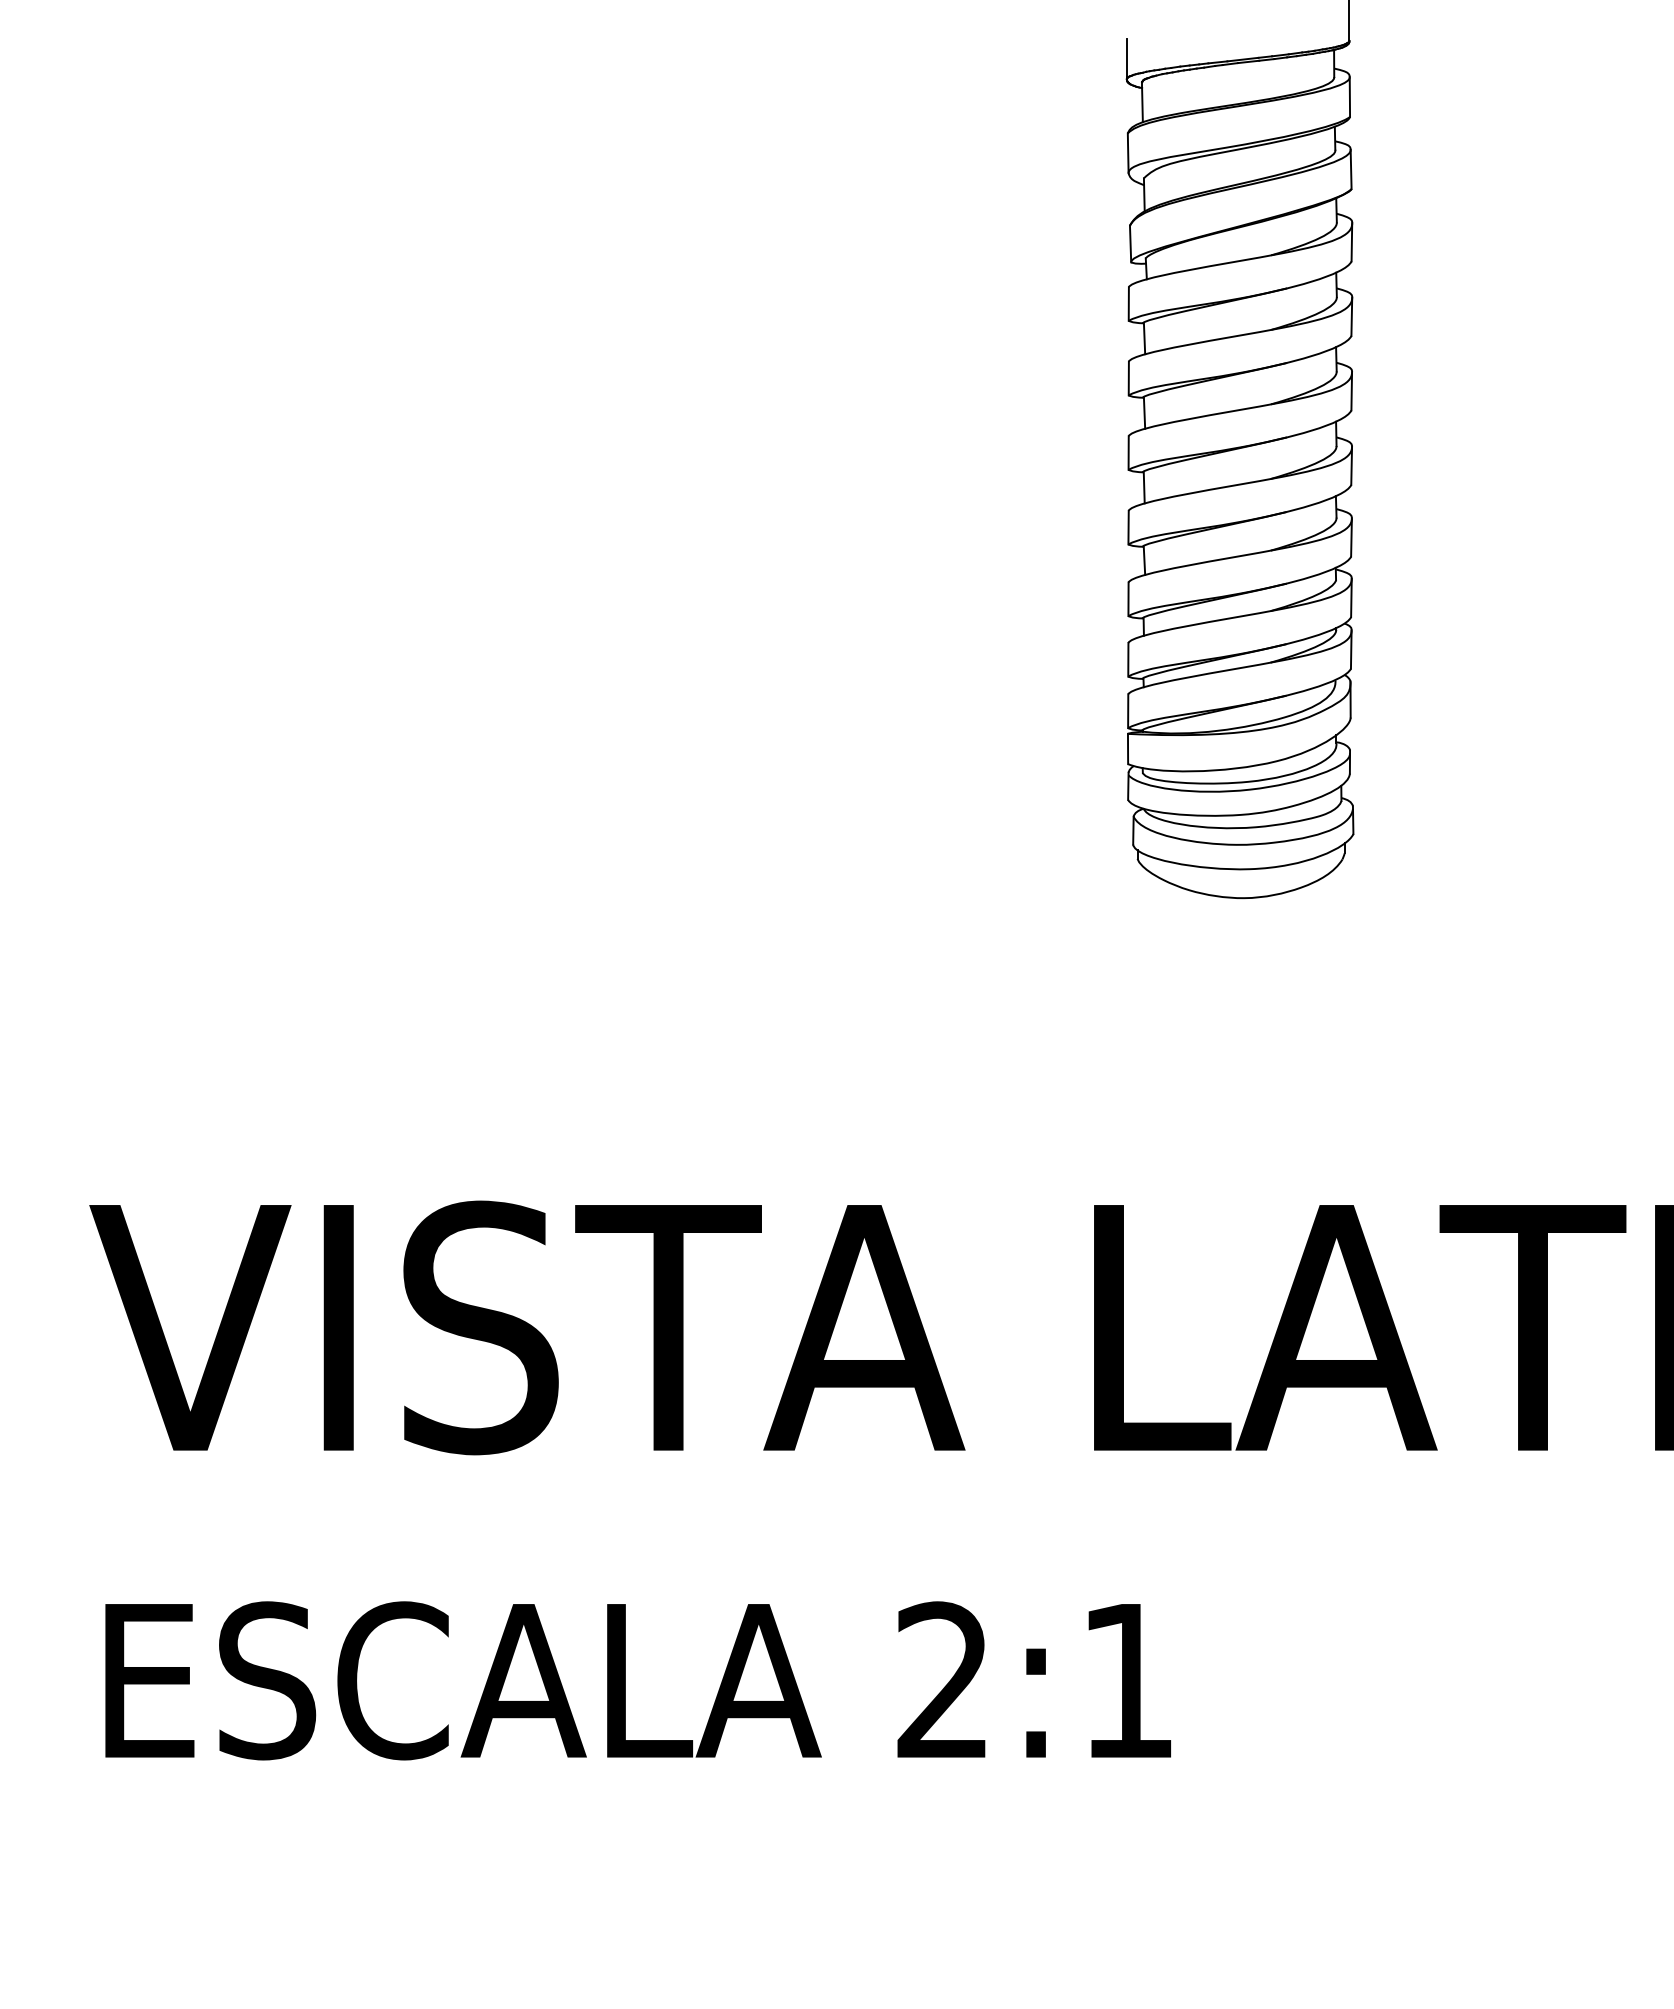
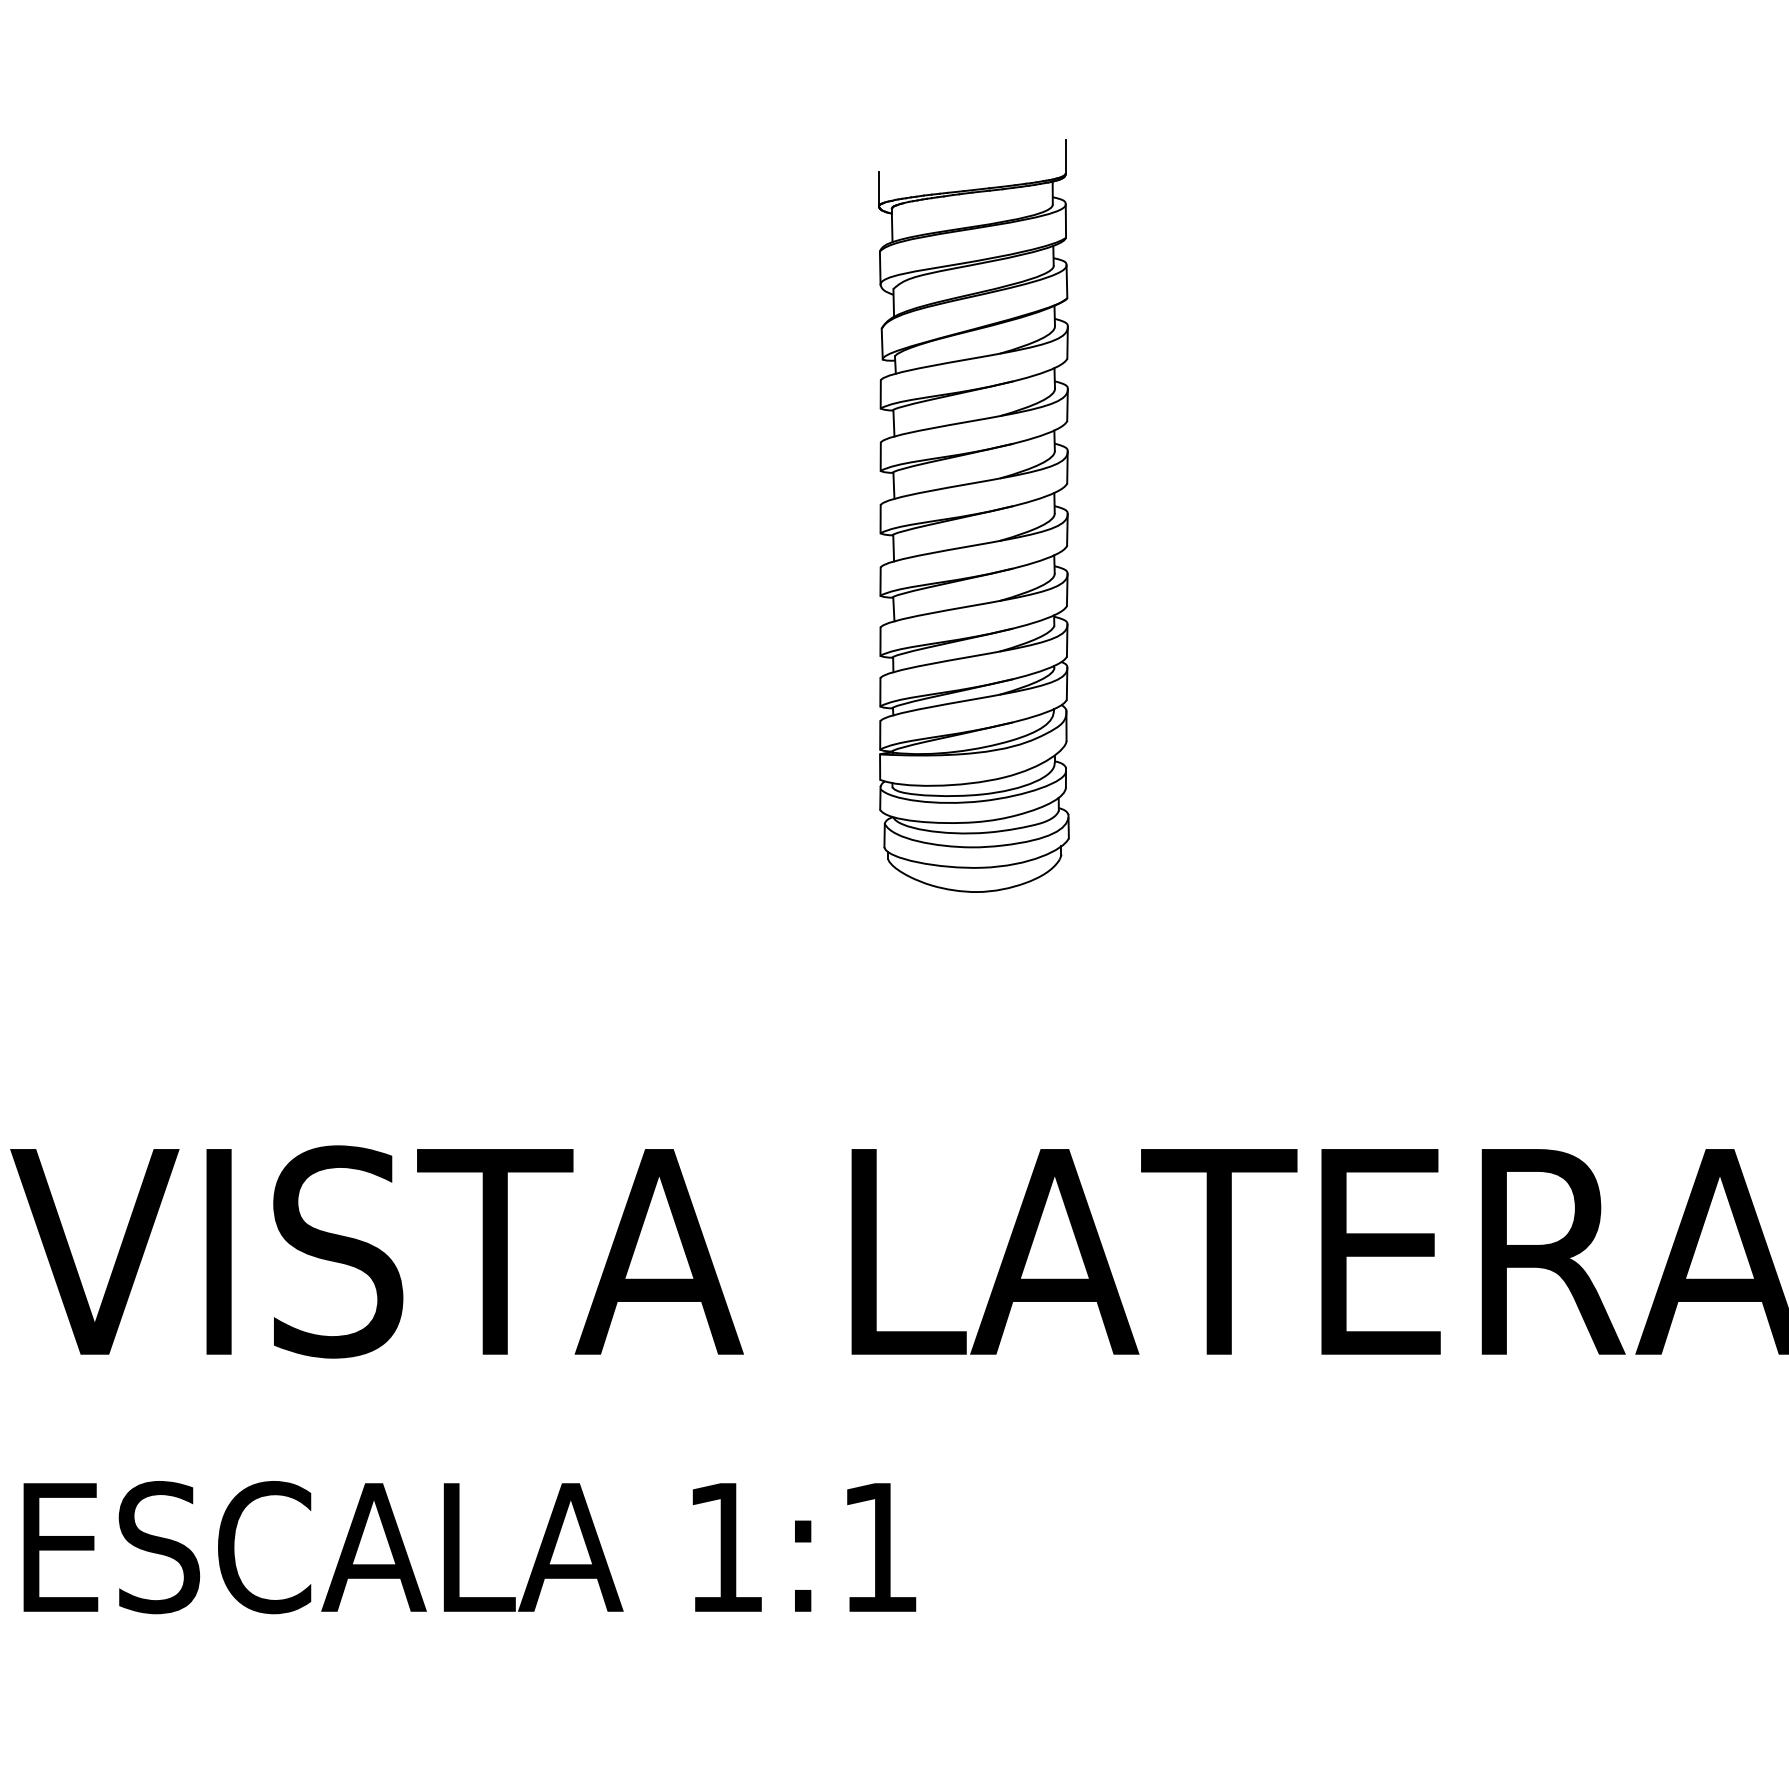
text: (942, 1679) -> (724, 1546), 2:1 -> 1:1

